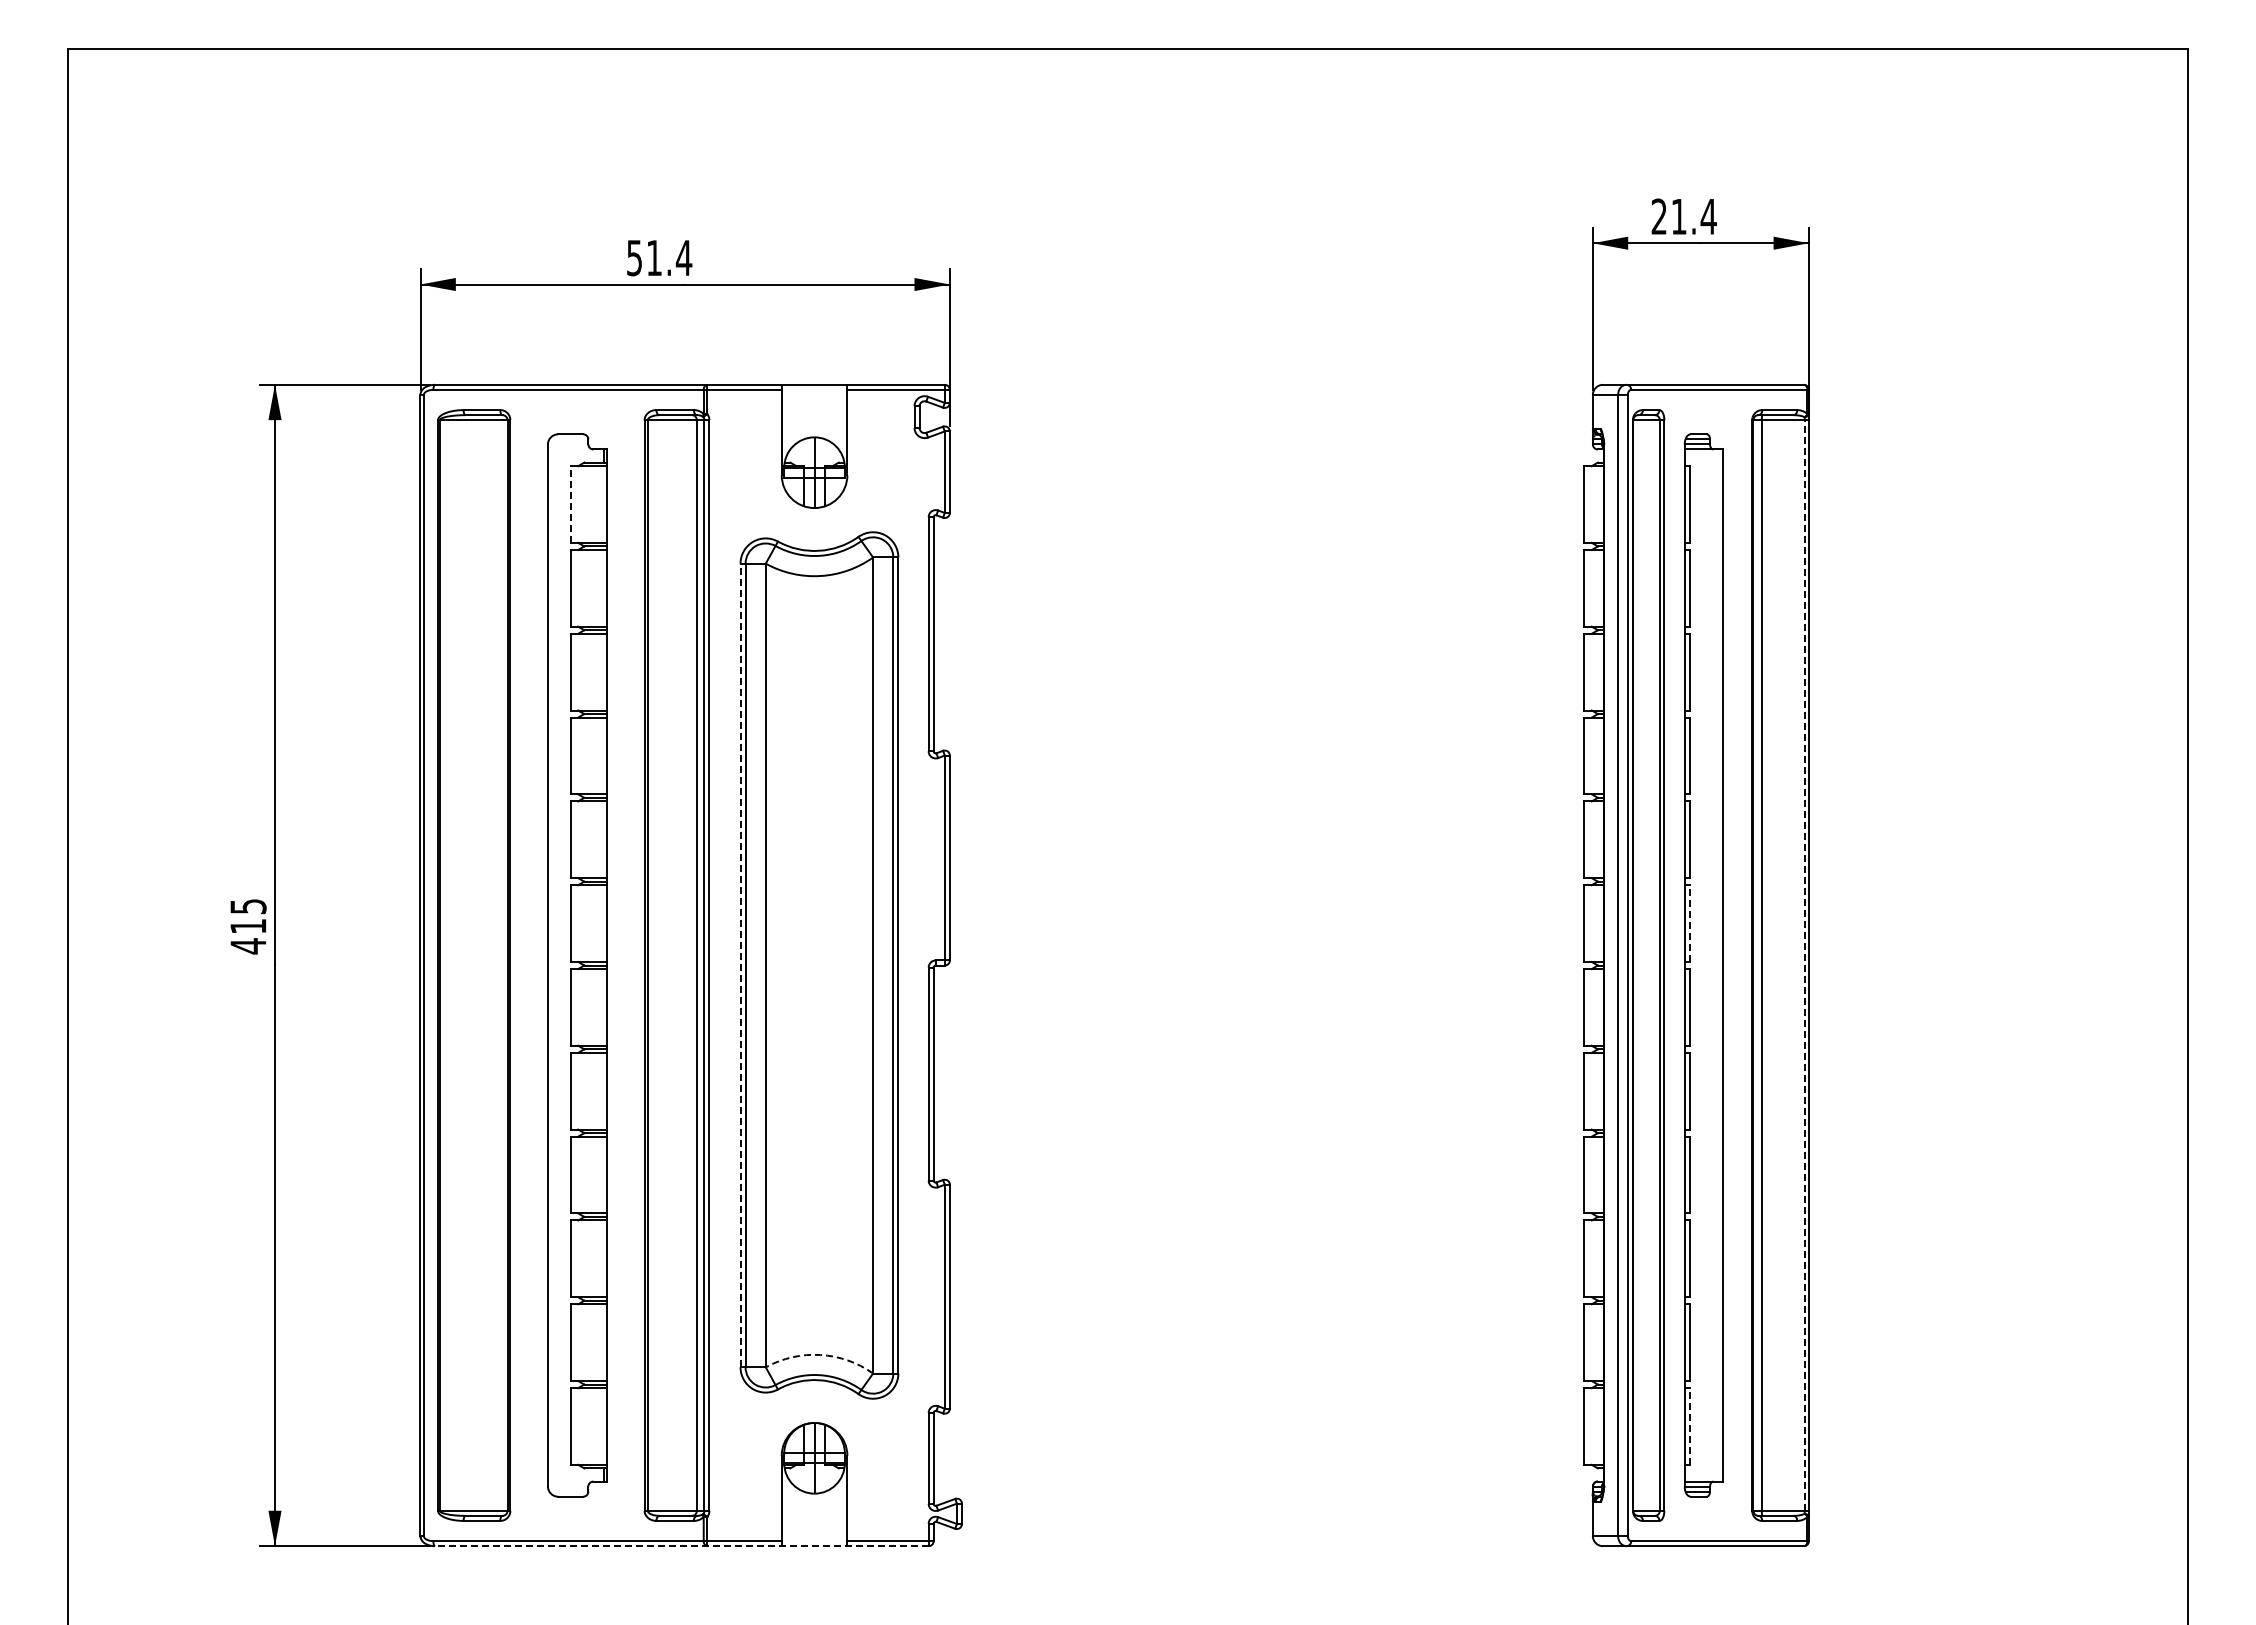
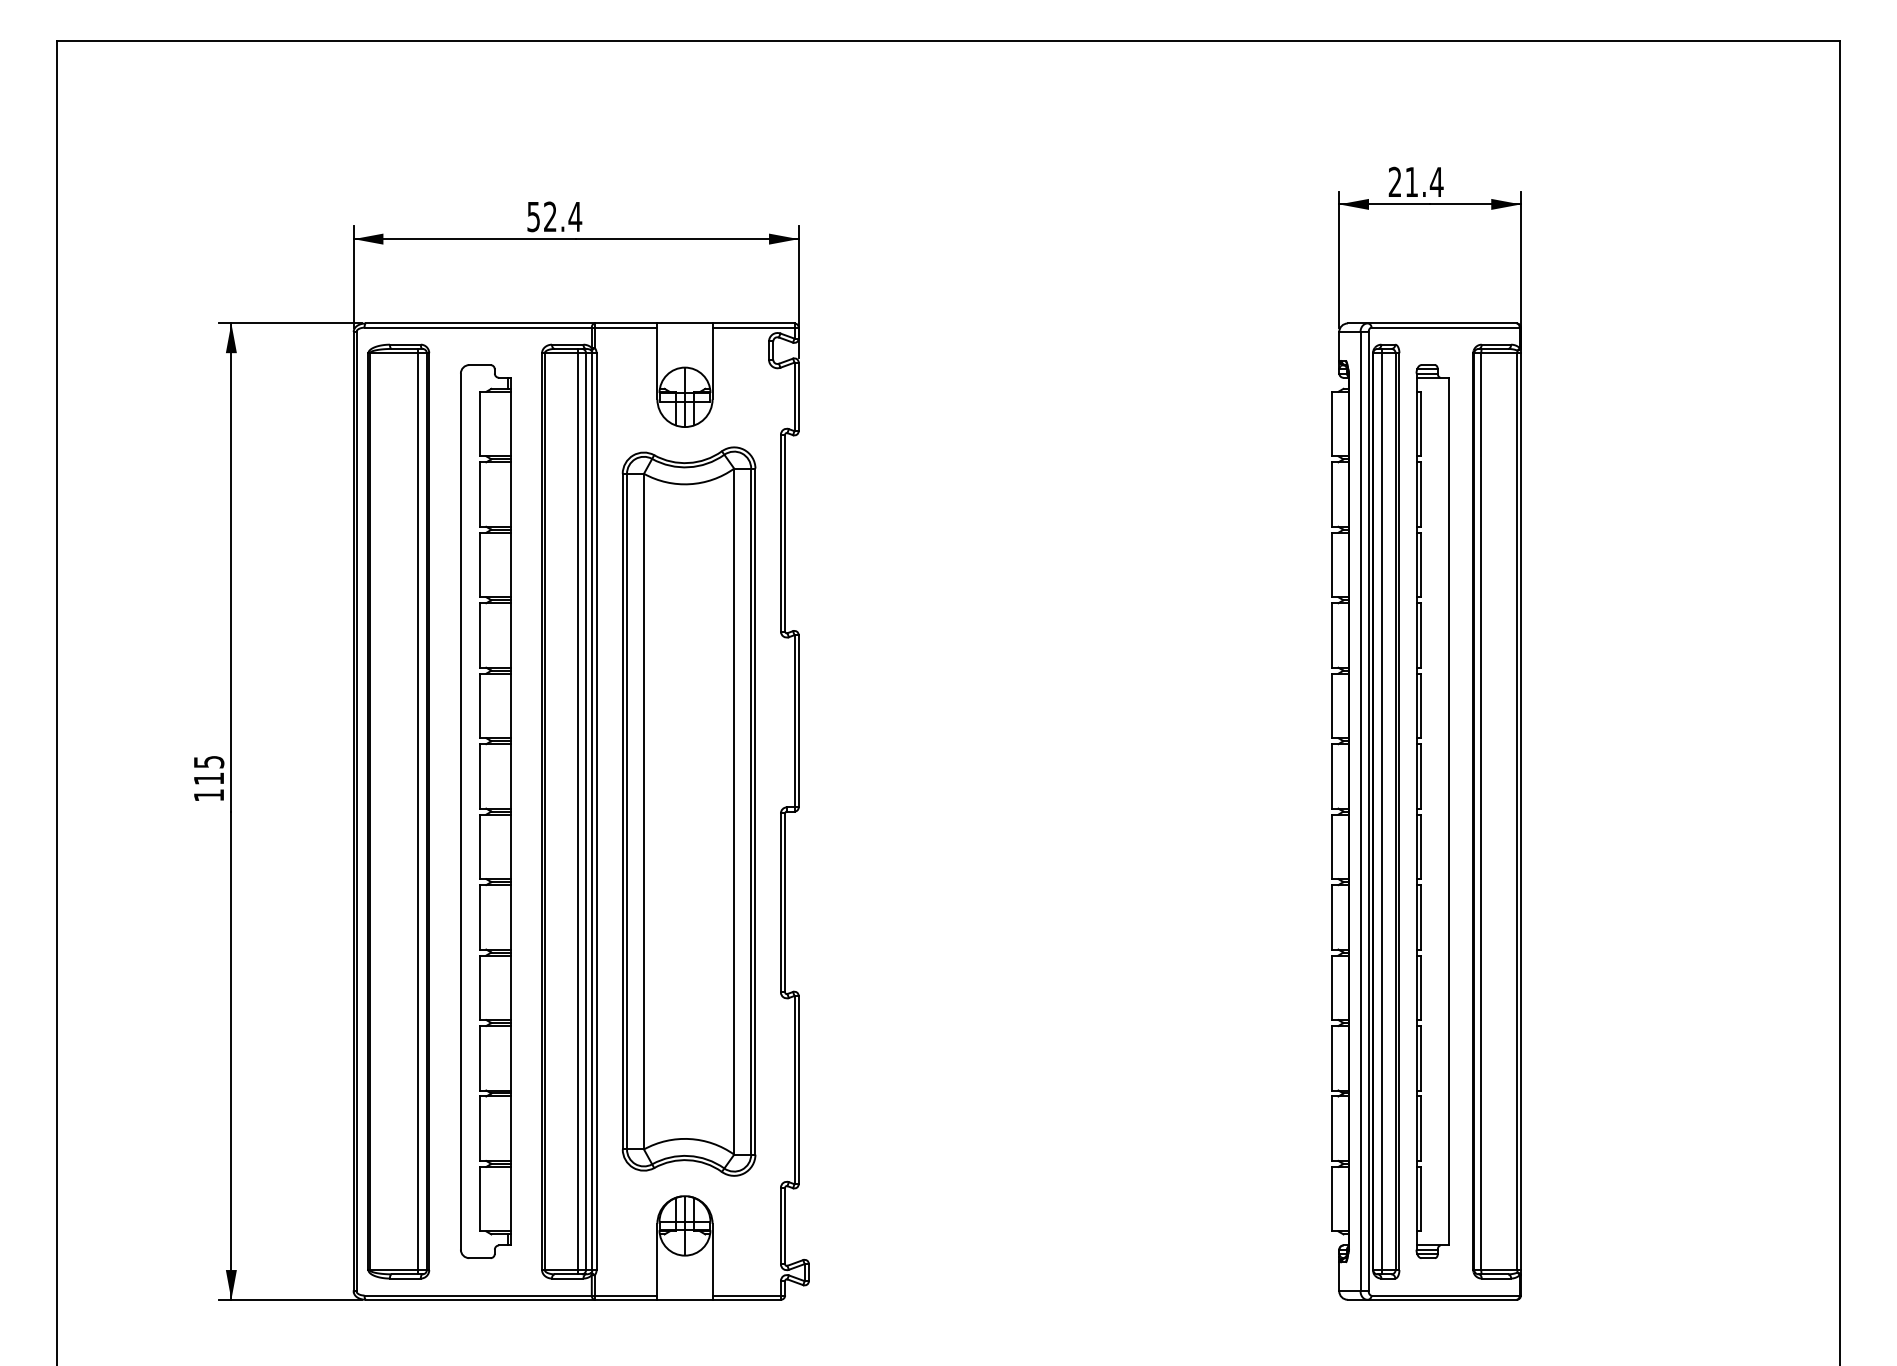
text: (654, 257) -> (550, 216), 51.4 -> 52.4
line: (570, 504) -> (479, 424), dashed -> solid
line: (1690, 923) -> (1421, 776), dashed -> solid
text: (248, 946) -> (209, 795), 415 -> 115
line: (497, 965) -> (418, 811), added
line: (686, 965) -> (577, 811), added
line: (740, 965) -> (622, 811), dashed -> solid
line: (1643, 965) -> (1381, 811), added
line: (1804, 965) -> (1517, 811), dashed -> solid
arc: (820, 1354) -> (689, 1138), dashed -> solid
line: (1690, 1426) -> (1421, 1199), dashed -> solid
line: (681, 1546) -> (573, 1300), dashed -> solid

